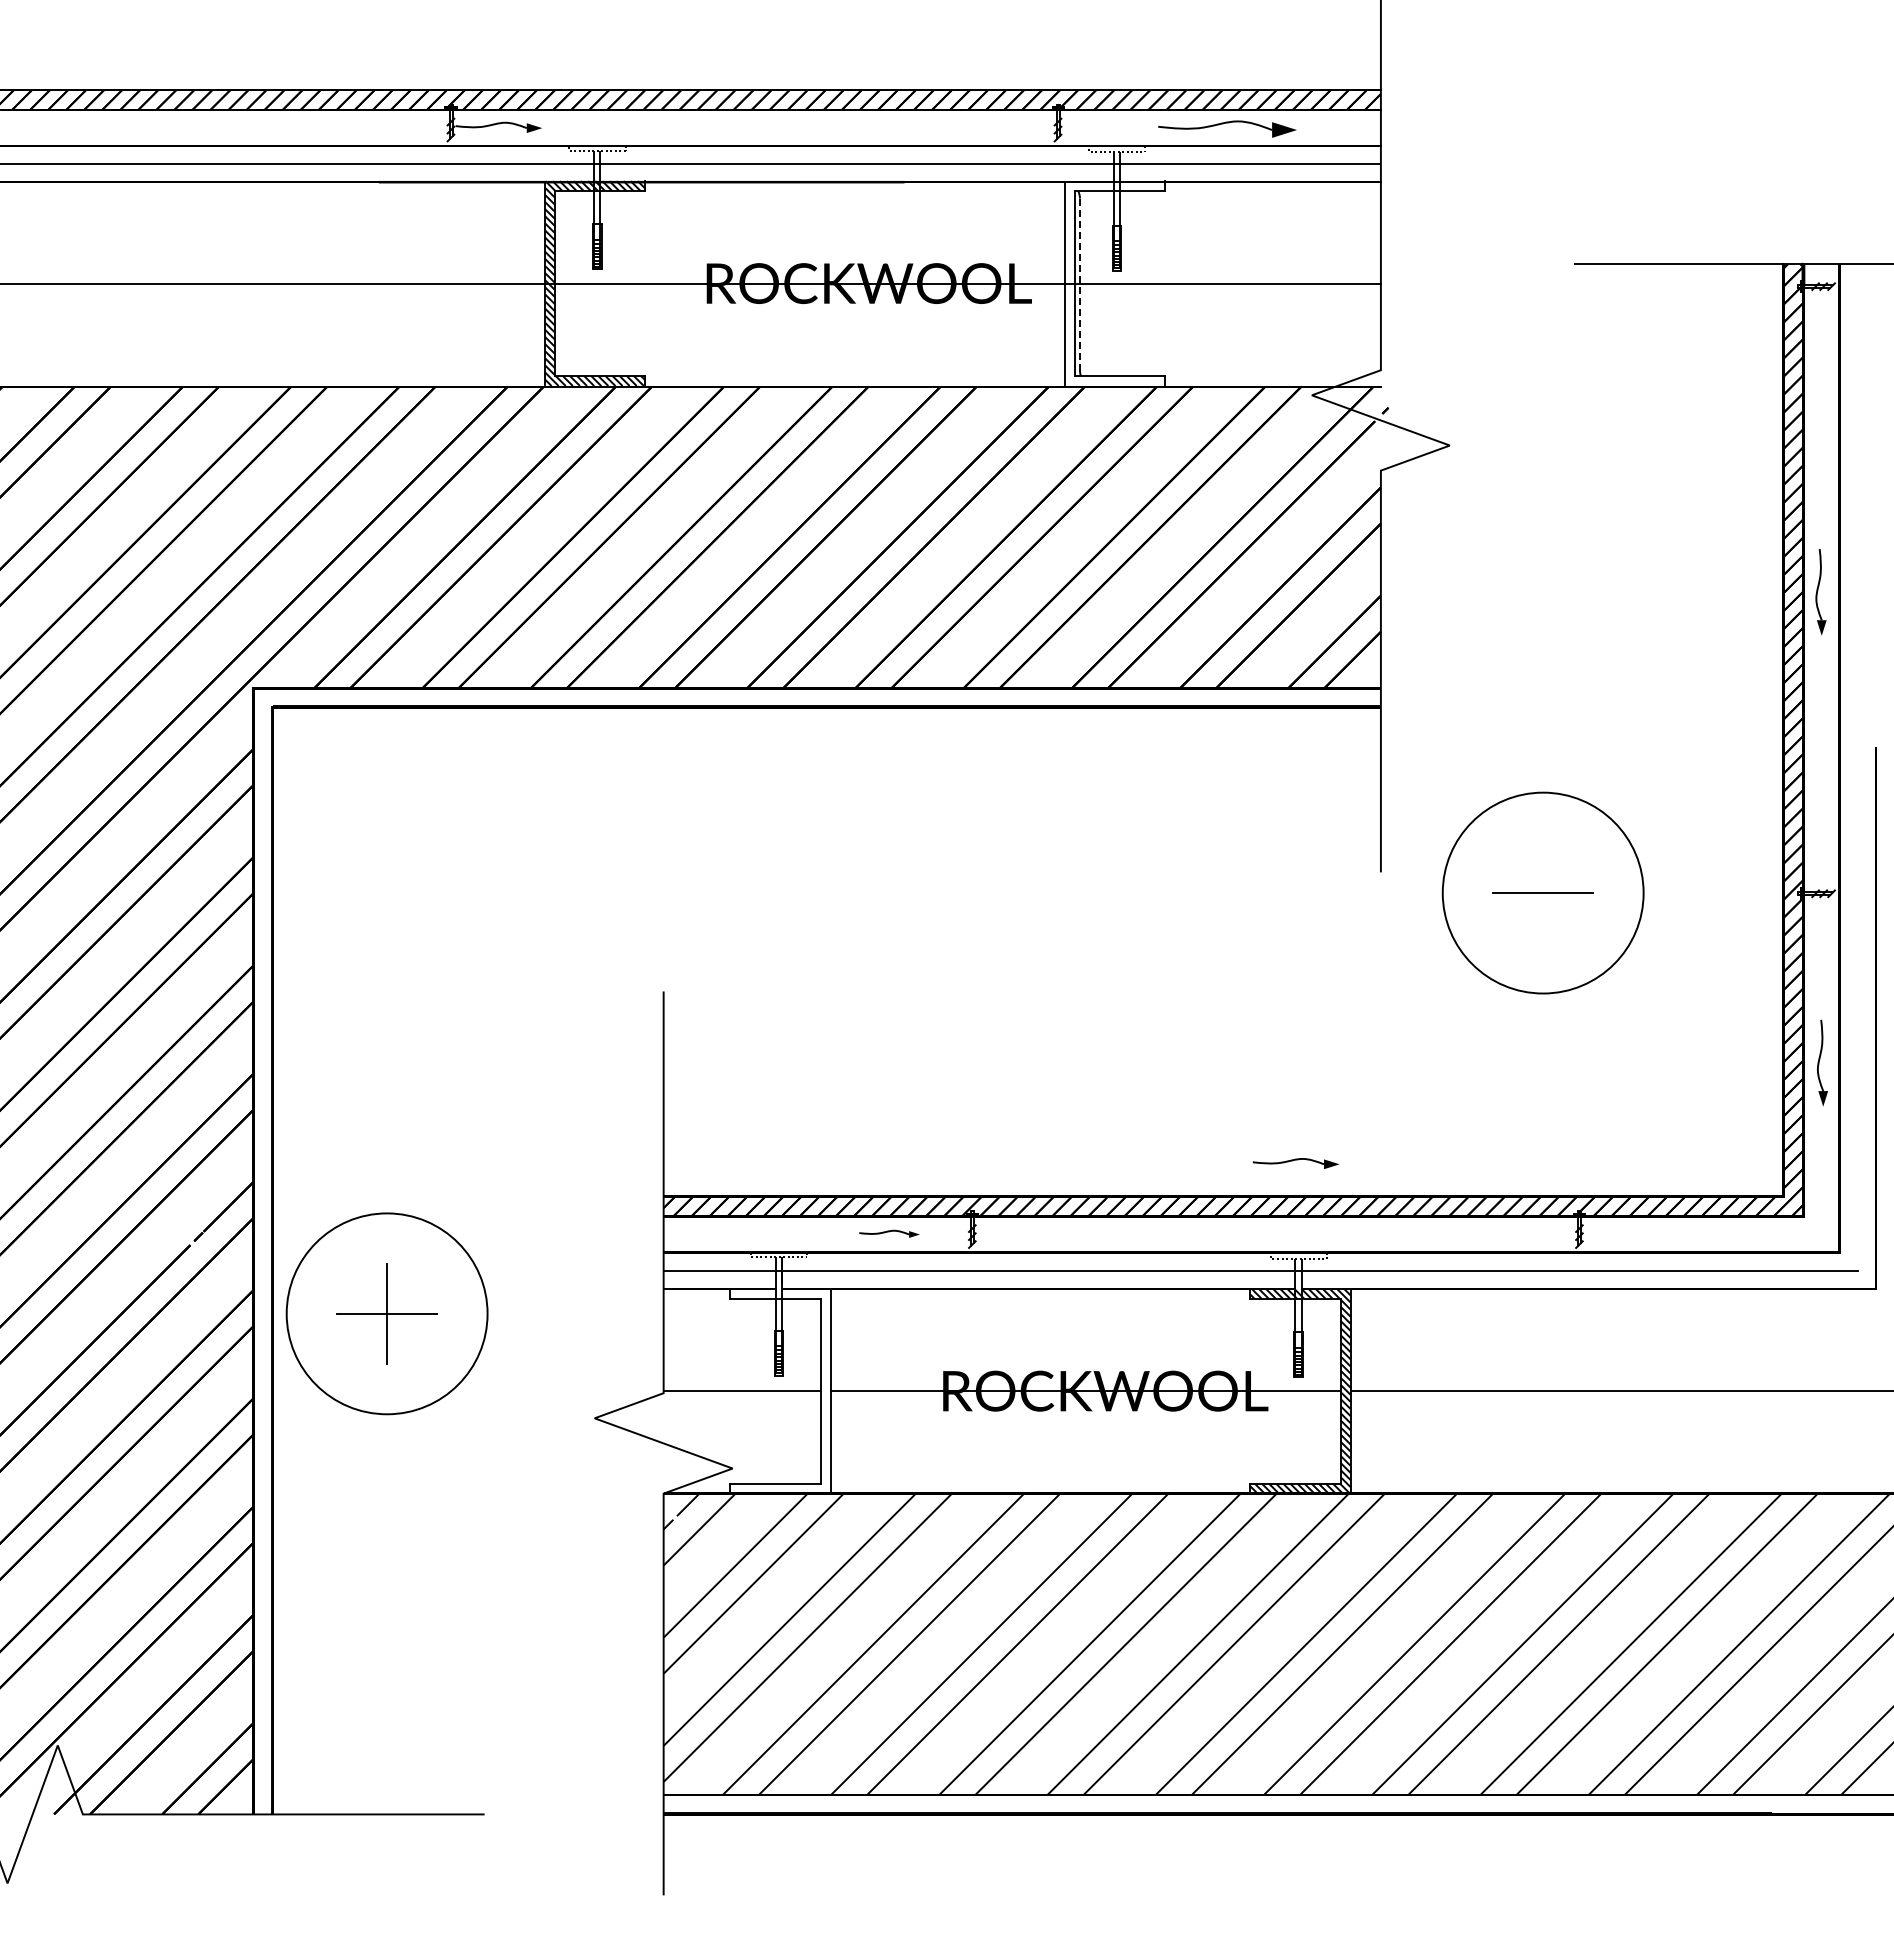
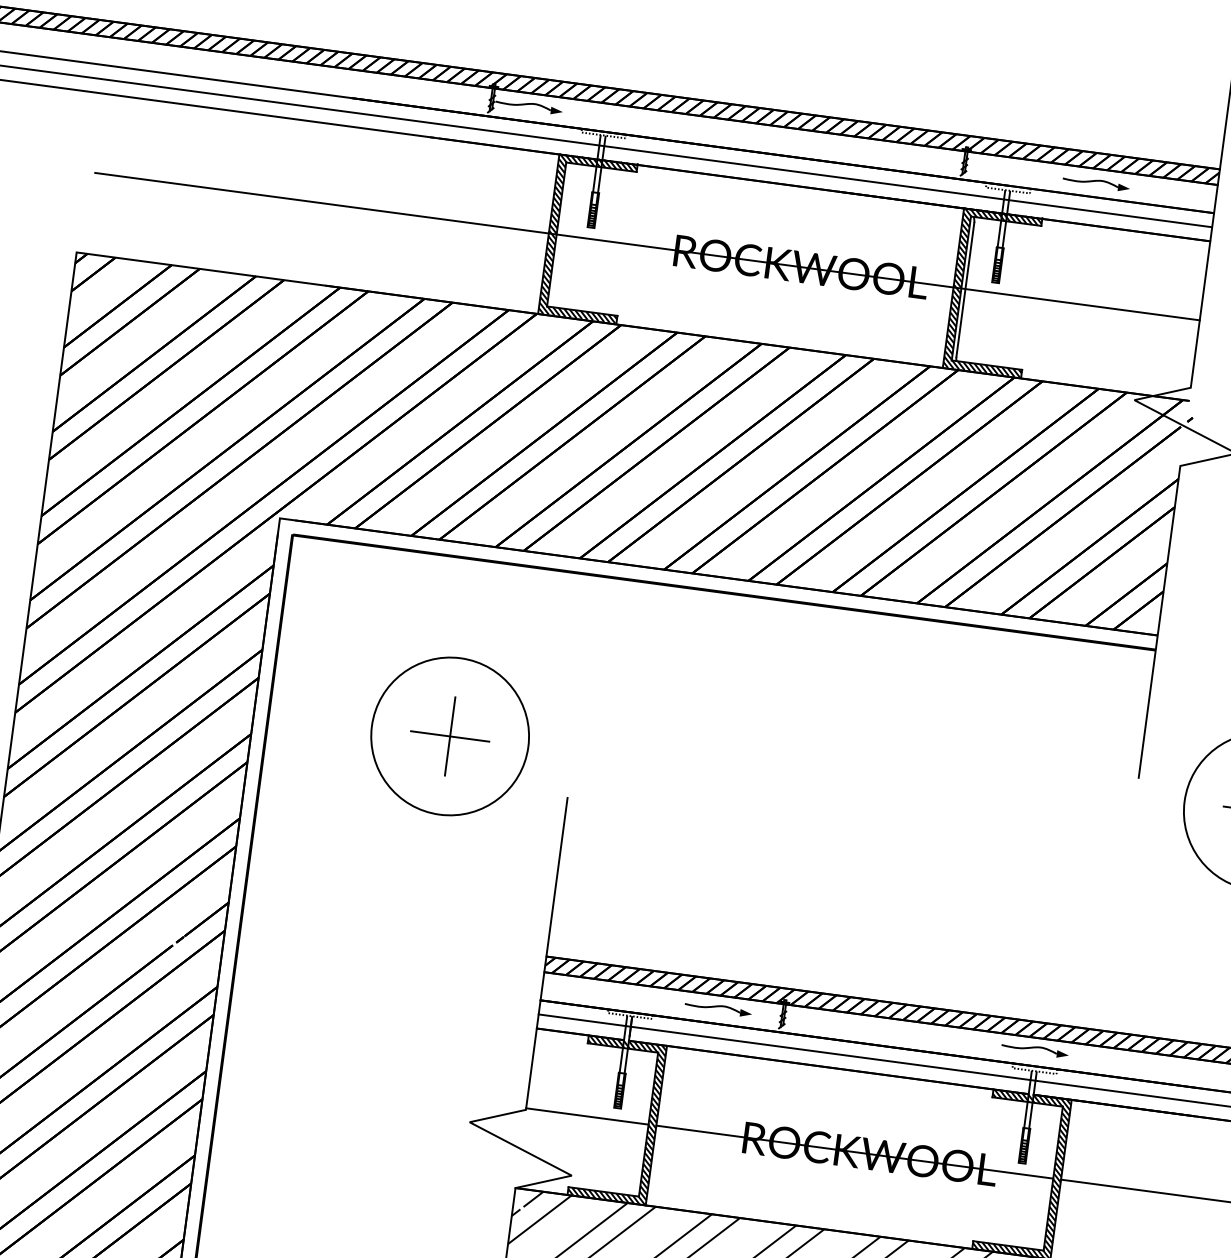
part: (1227, 128) -> (1096, 183), size x0.62
hatch: (1114, 283) -> (992, 292), added
line: (1080, 284) -> (965, 289), dashed -> solid
part: (1295, 1163) -> (1034, 1050), moved
part: (889, 1233) -> (718, 1008), size x1.43
part: (386, 1313) -> (449, 736), moved
hatch: (780, 1390) -> (617, 1119), added

